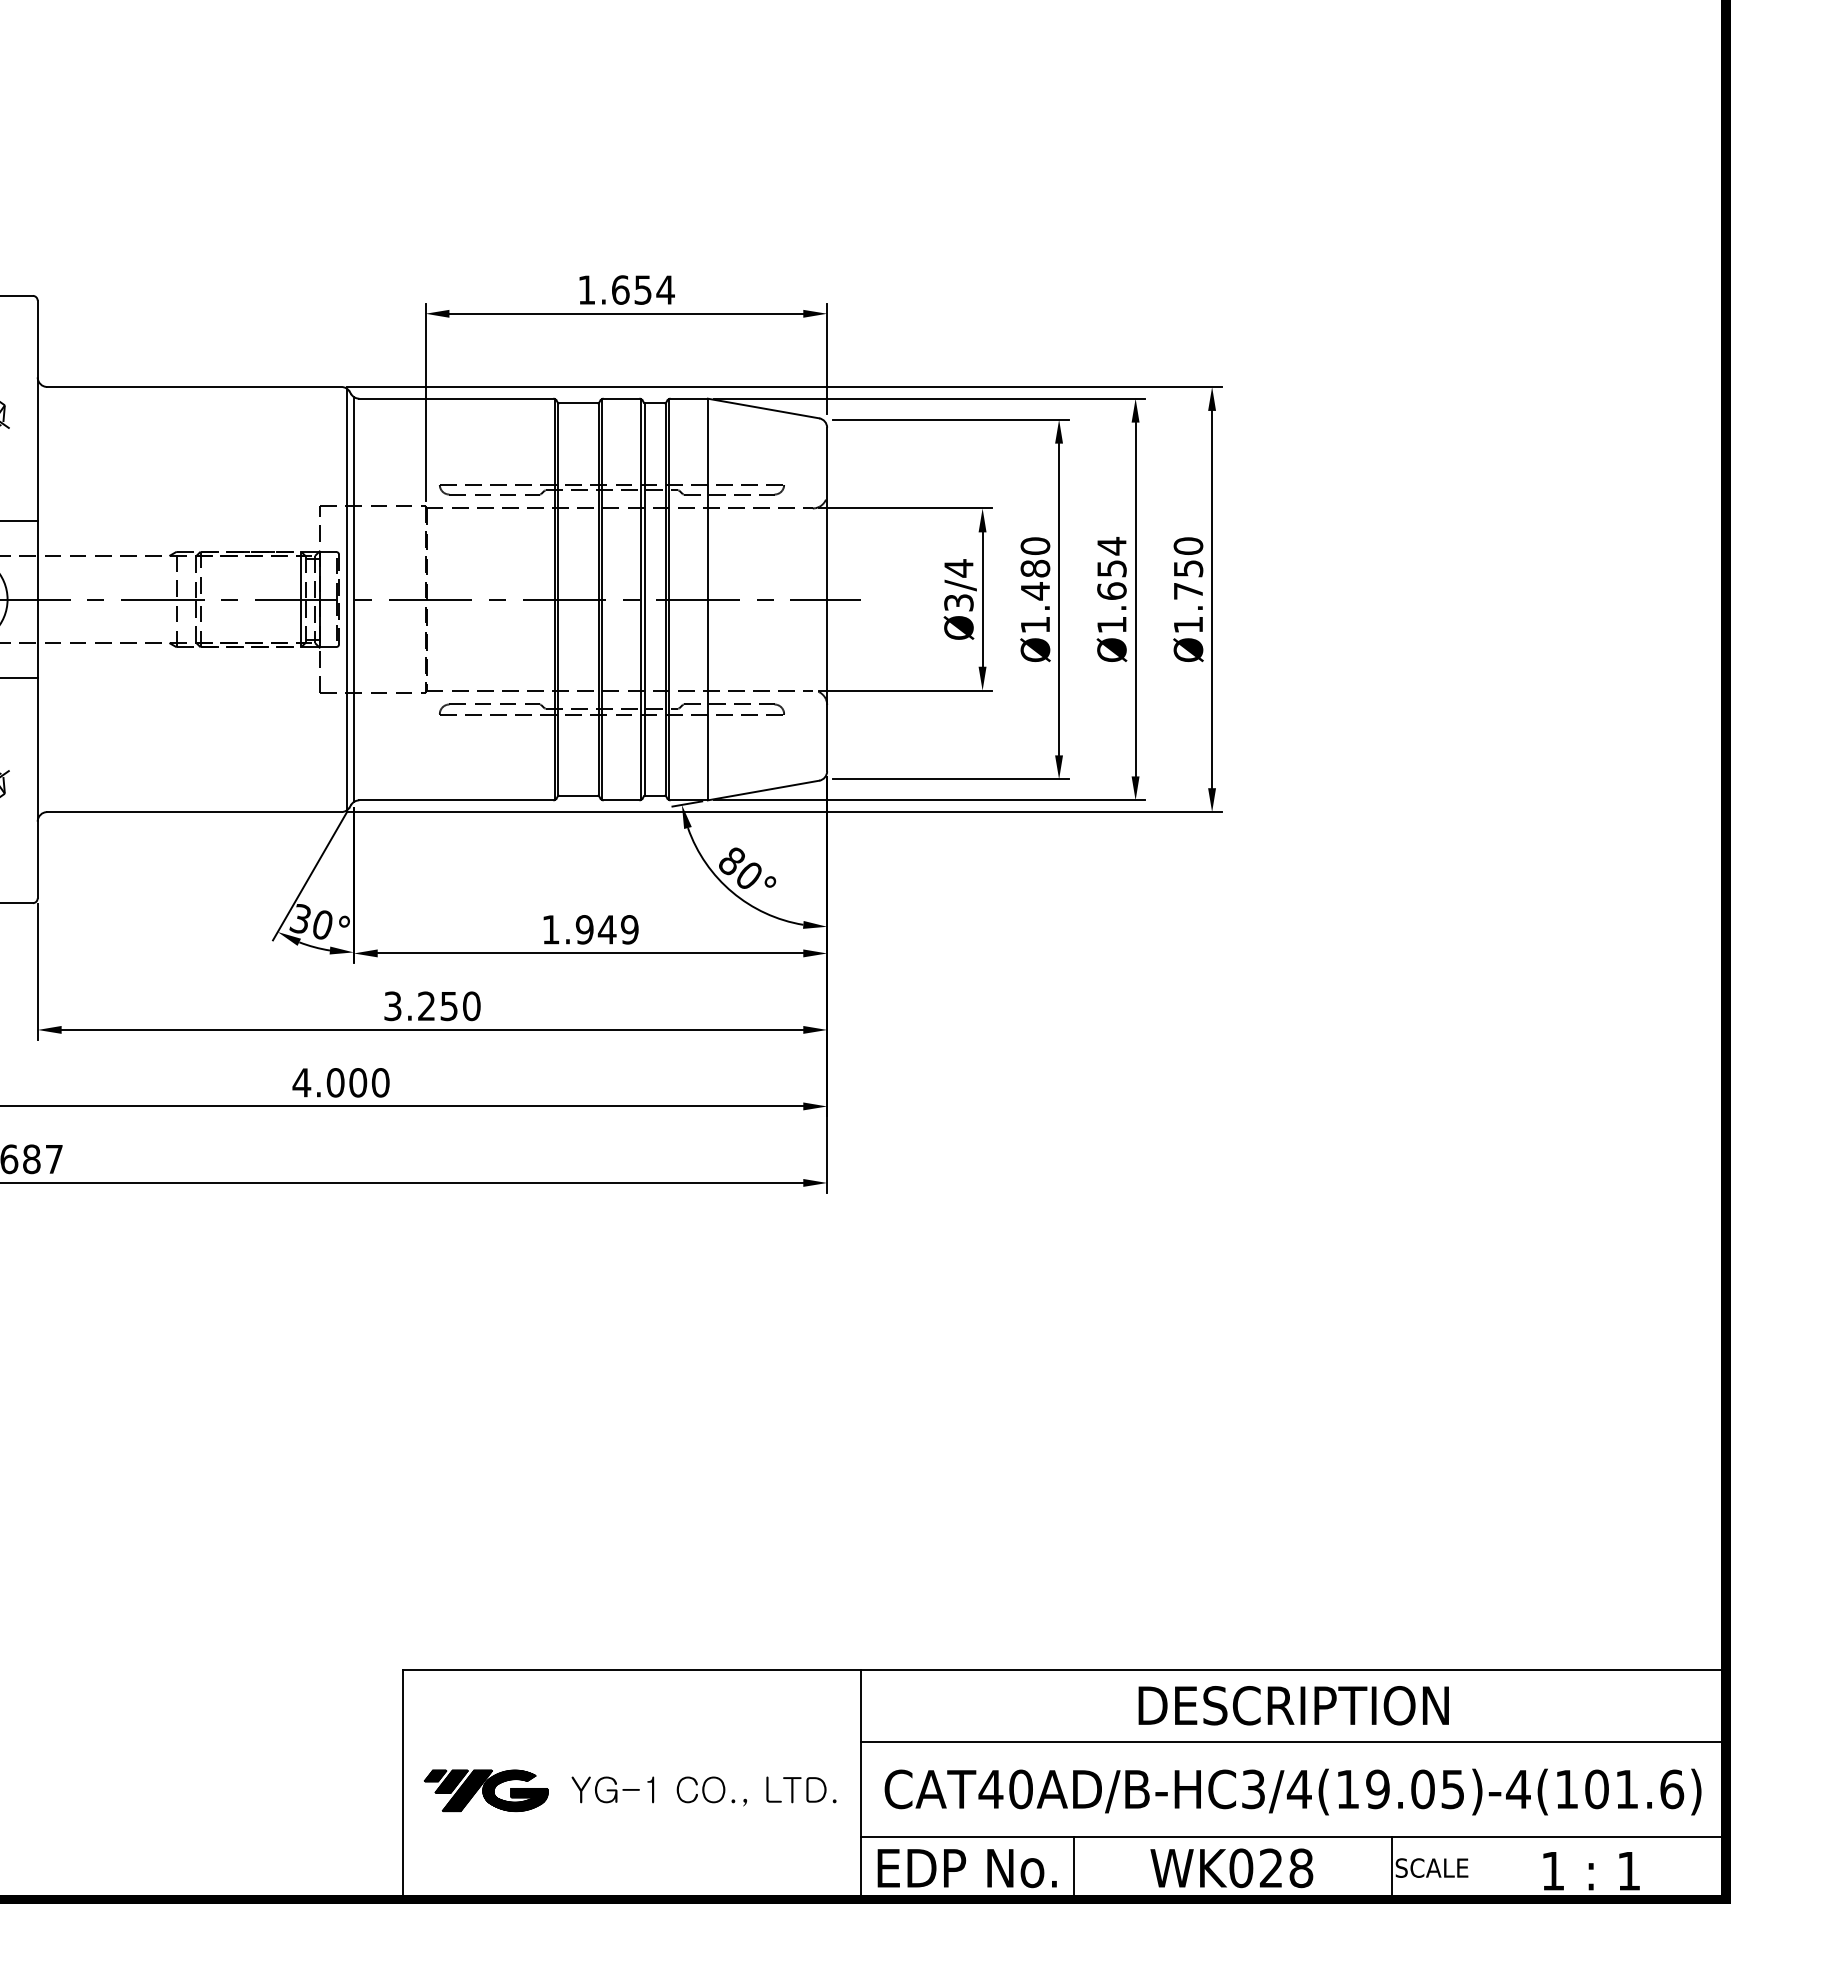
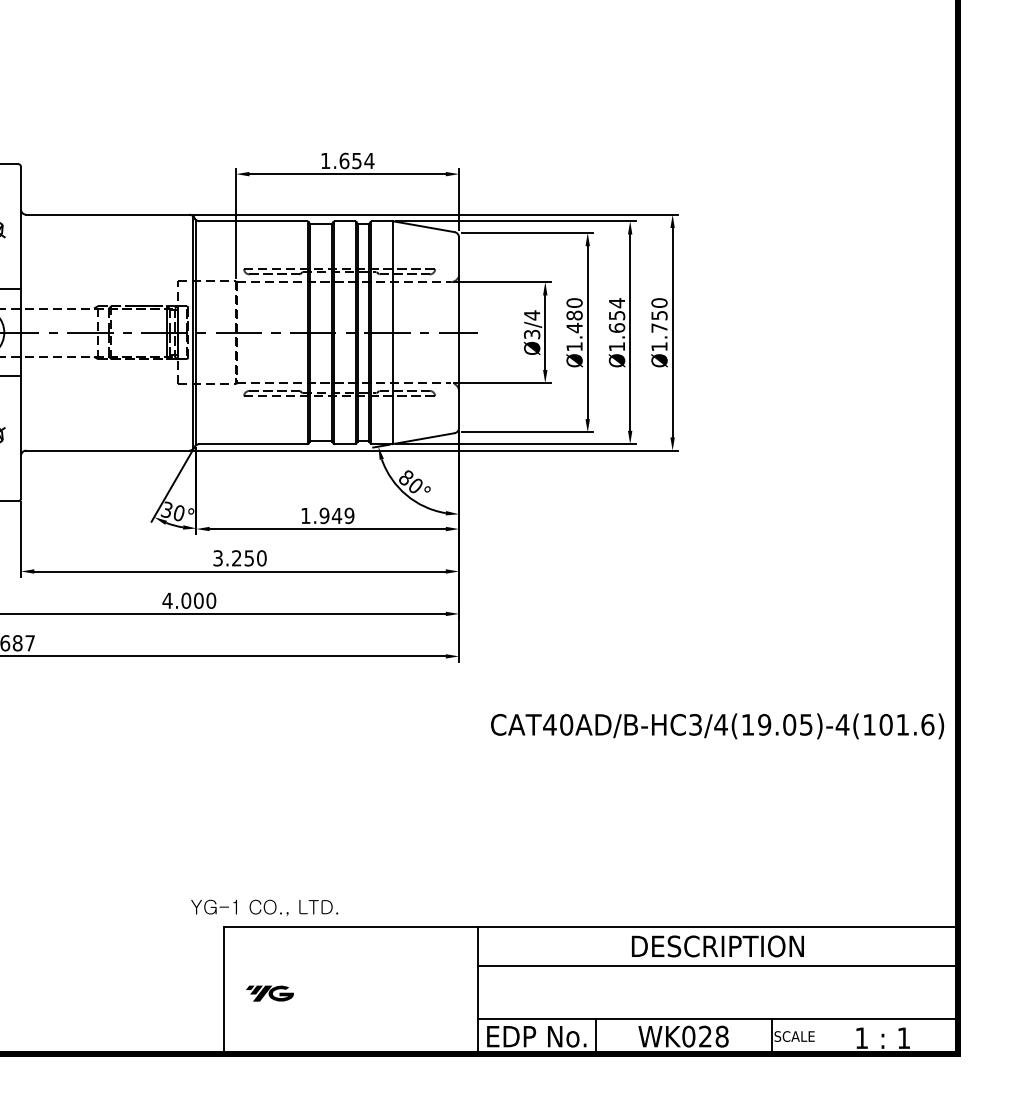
part: (485, 1790) -> (269, 993), size x0.7
text: (703, 1790) -> (264, 907), moved
text: (1292, 1792) -> (717, 726), moved

